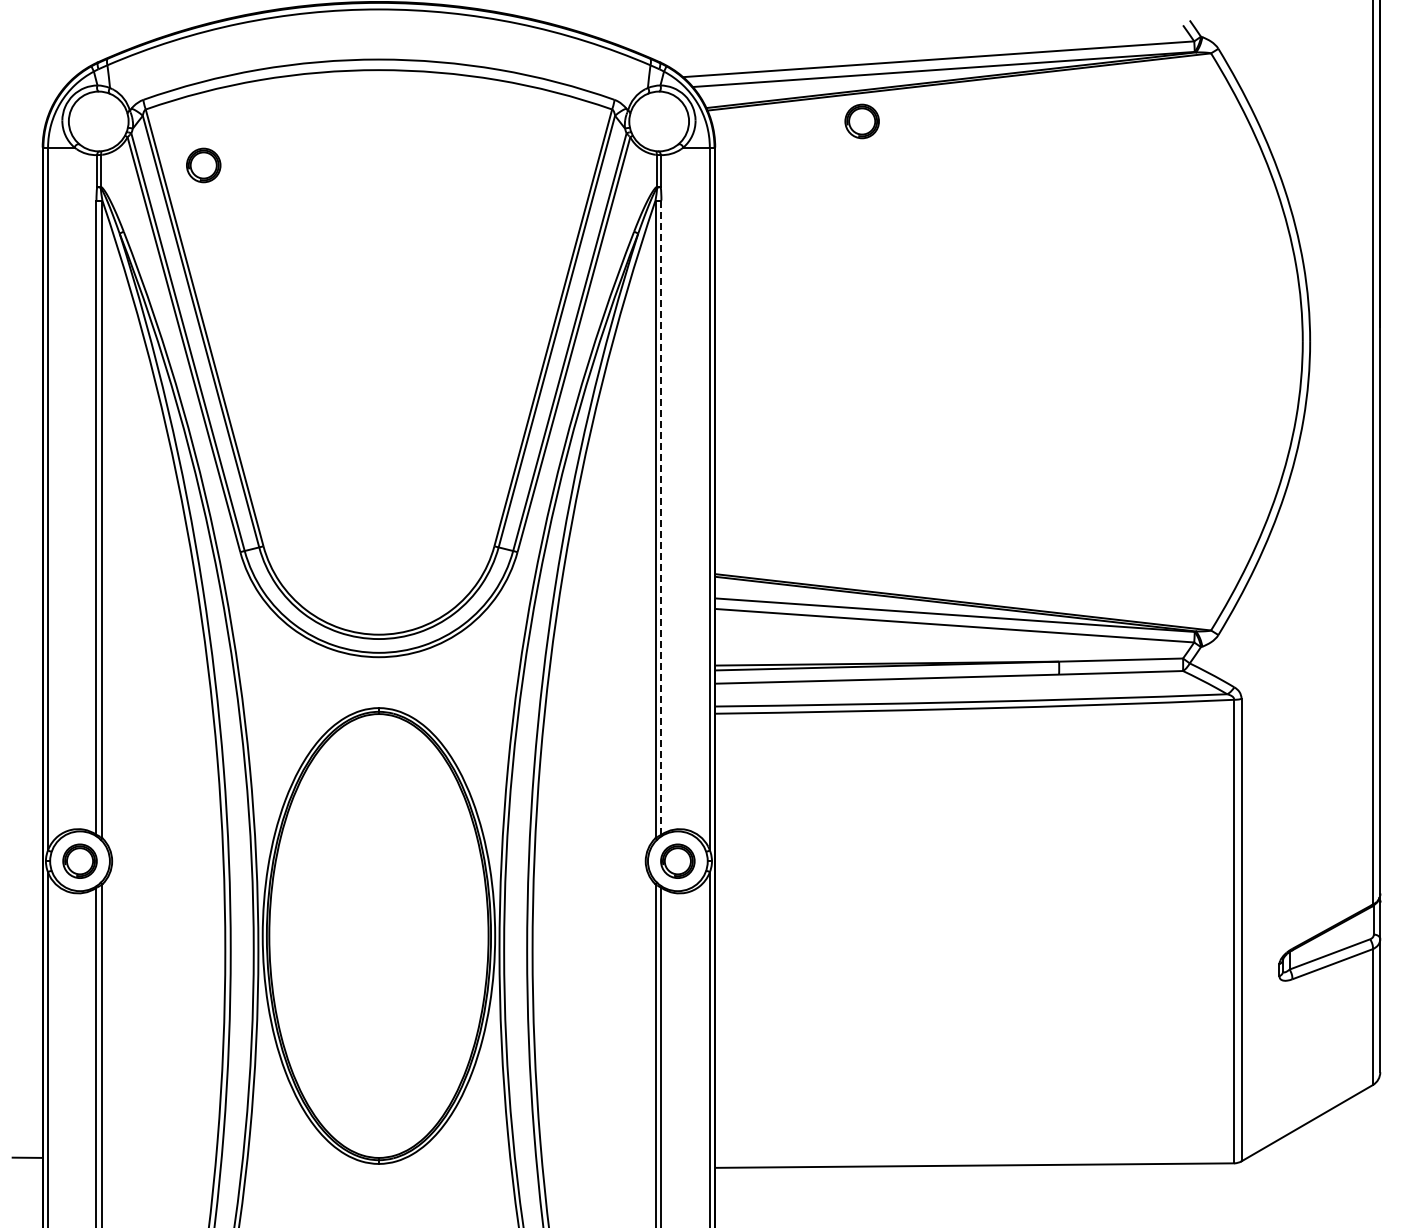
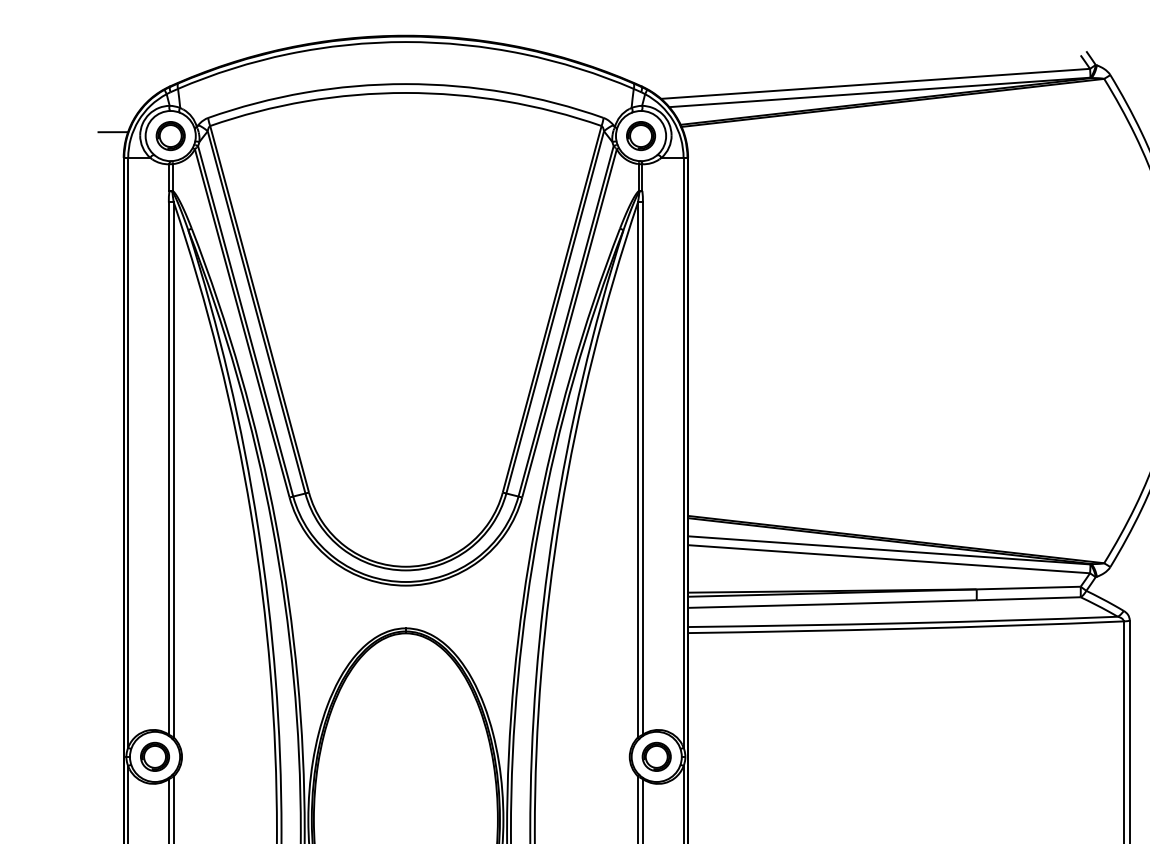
line: (30, 116) -> (113, 131), added
part: (861, 121) -> (640, 136), moved
part: (203, 165) -> (170, 136), moved
line: (661, 518) -> (643, 469), dashed -> solid

